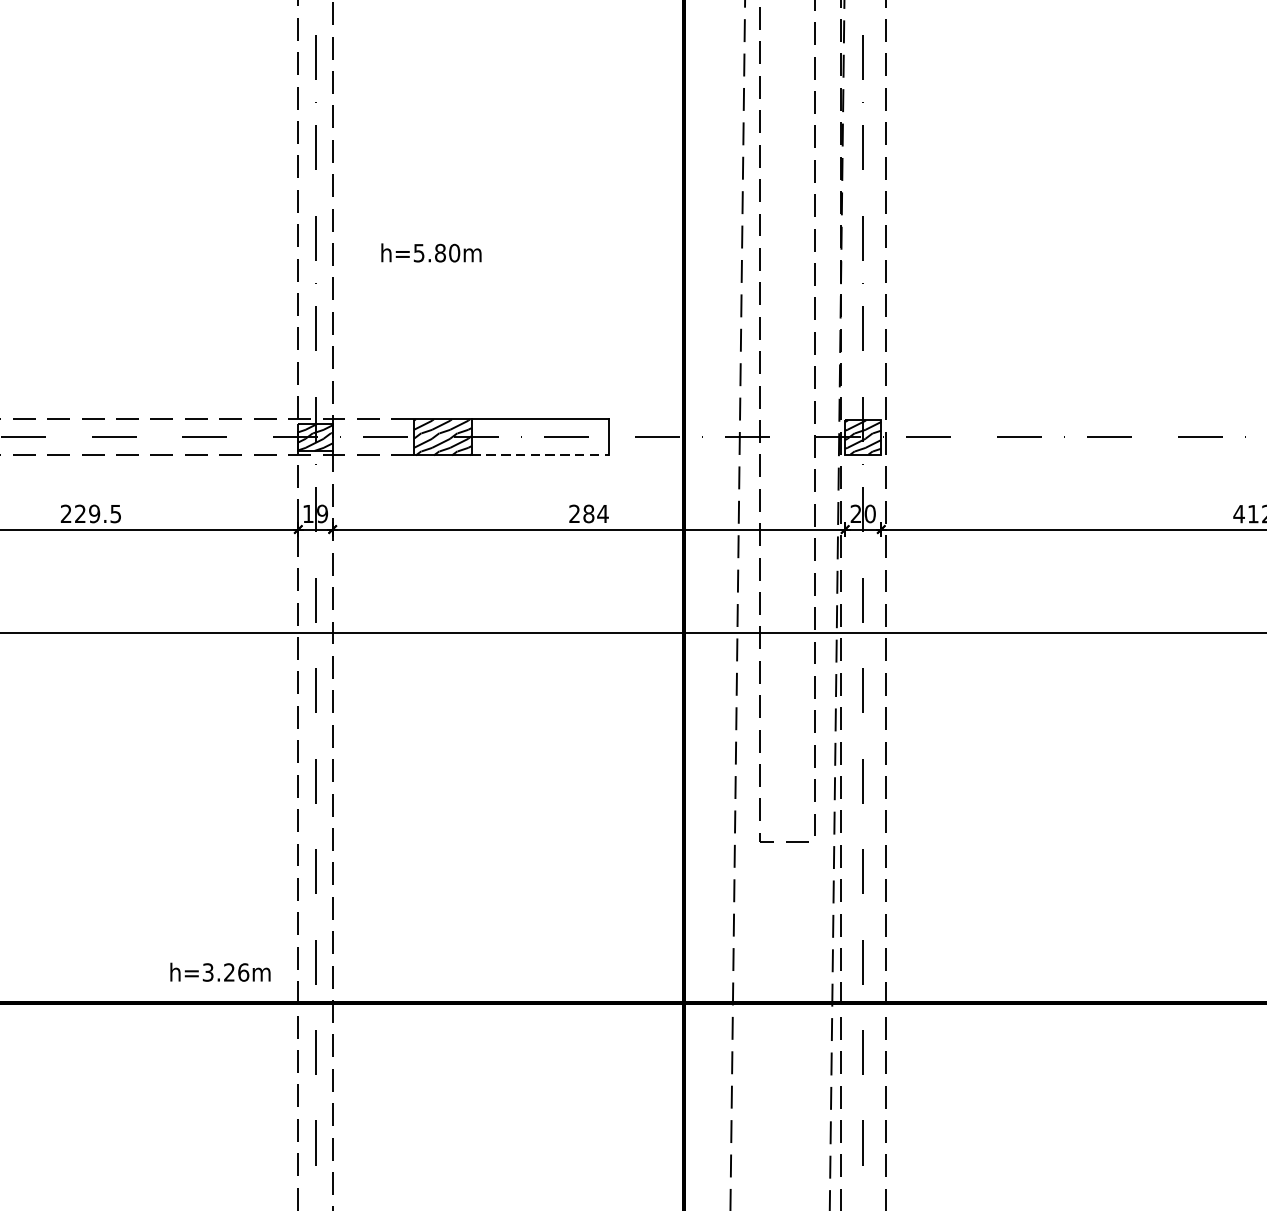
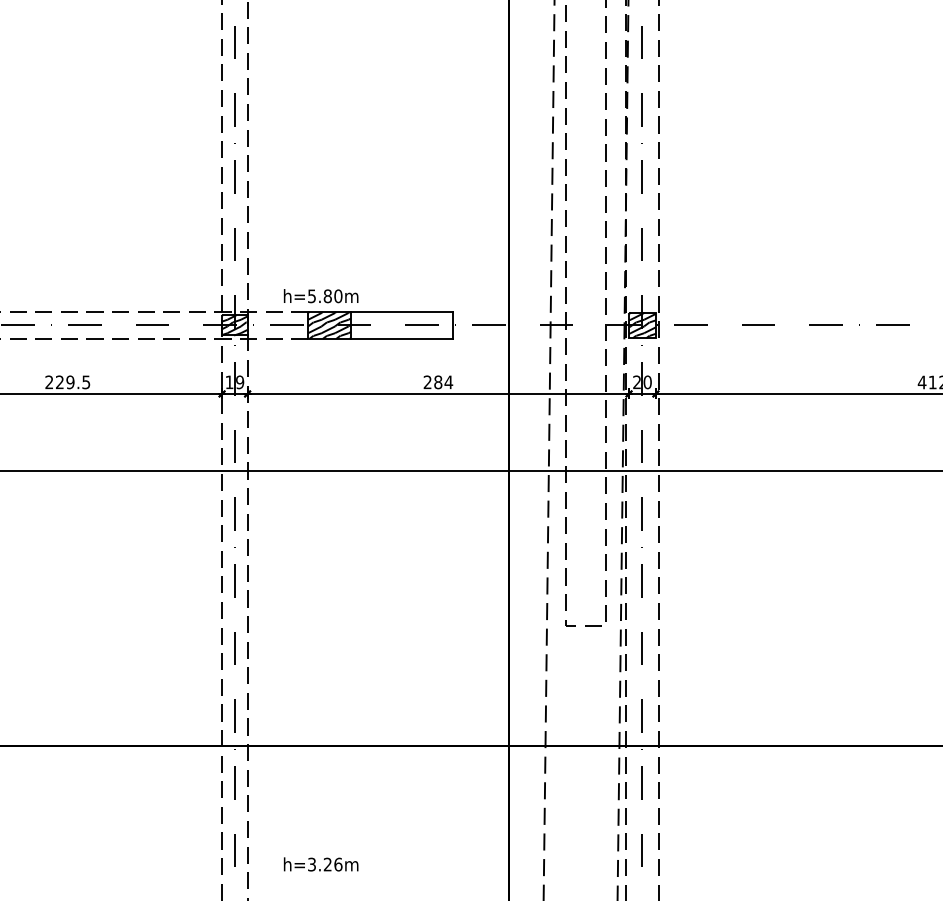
text: (430, 253) -> (320, 296), moved
line: (539, 454) -> (401, 338), dashed -> solid
text: (219, 972) -> (320, 864), moved

